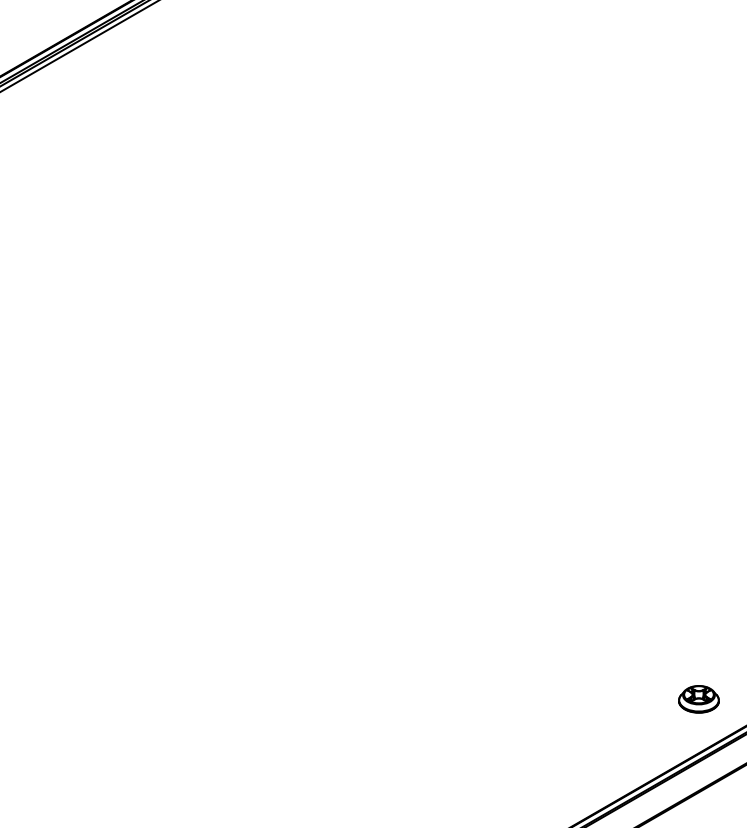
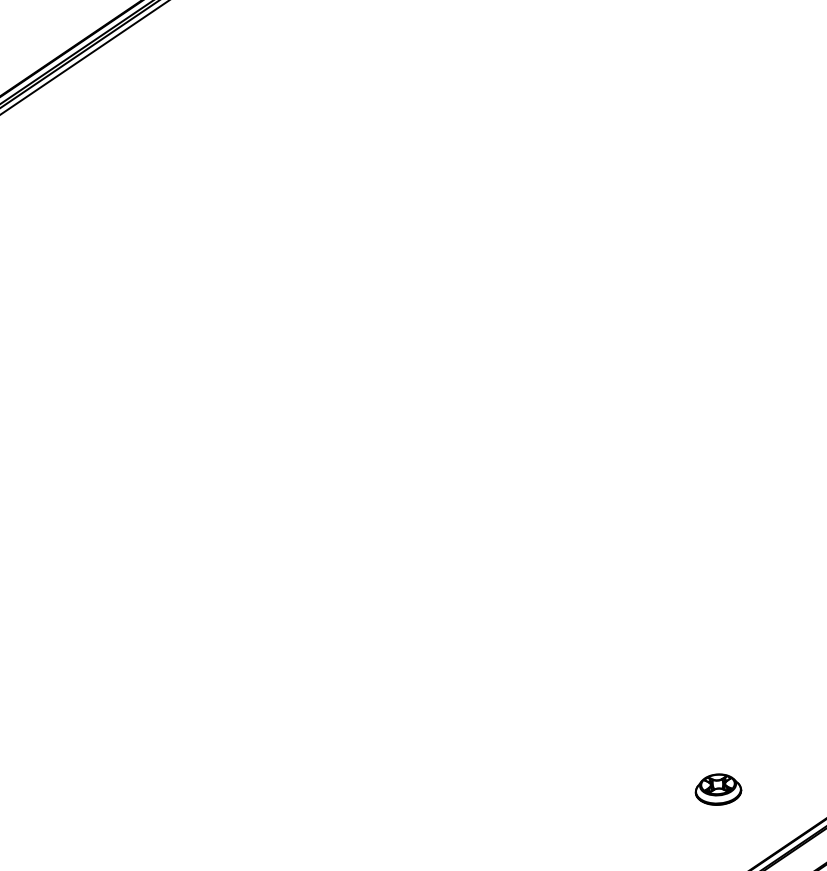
part: (698, 699) -> (717, 789), moved

